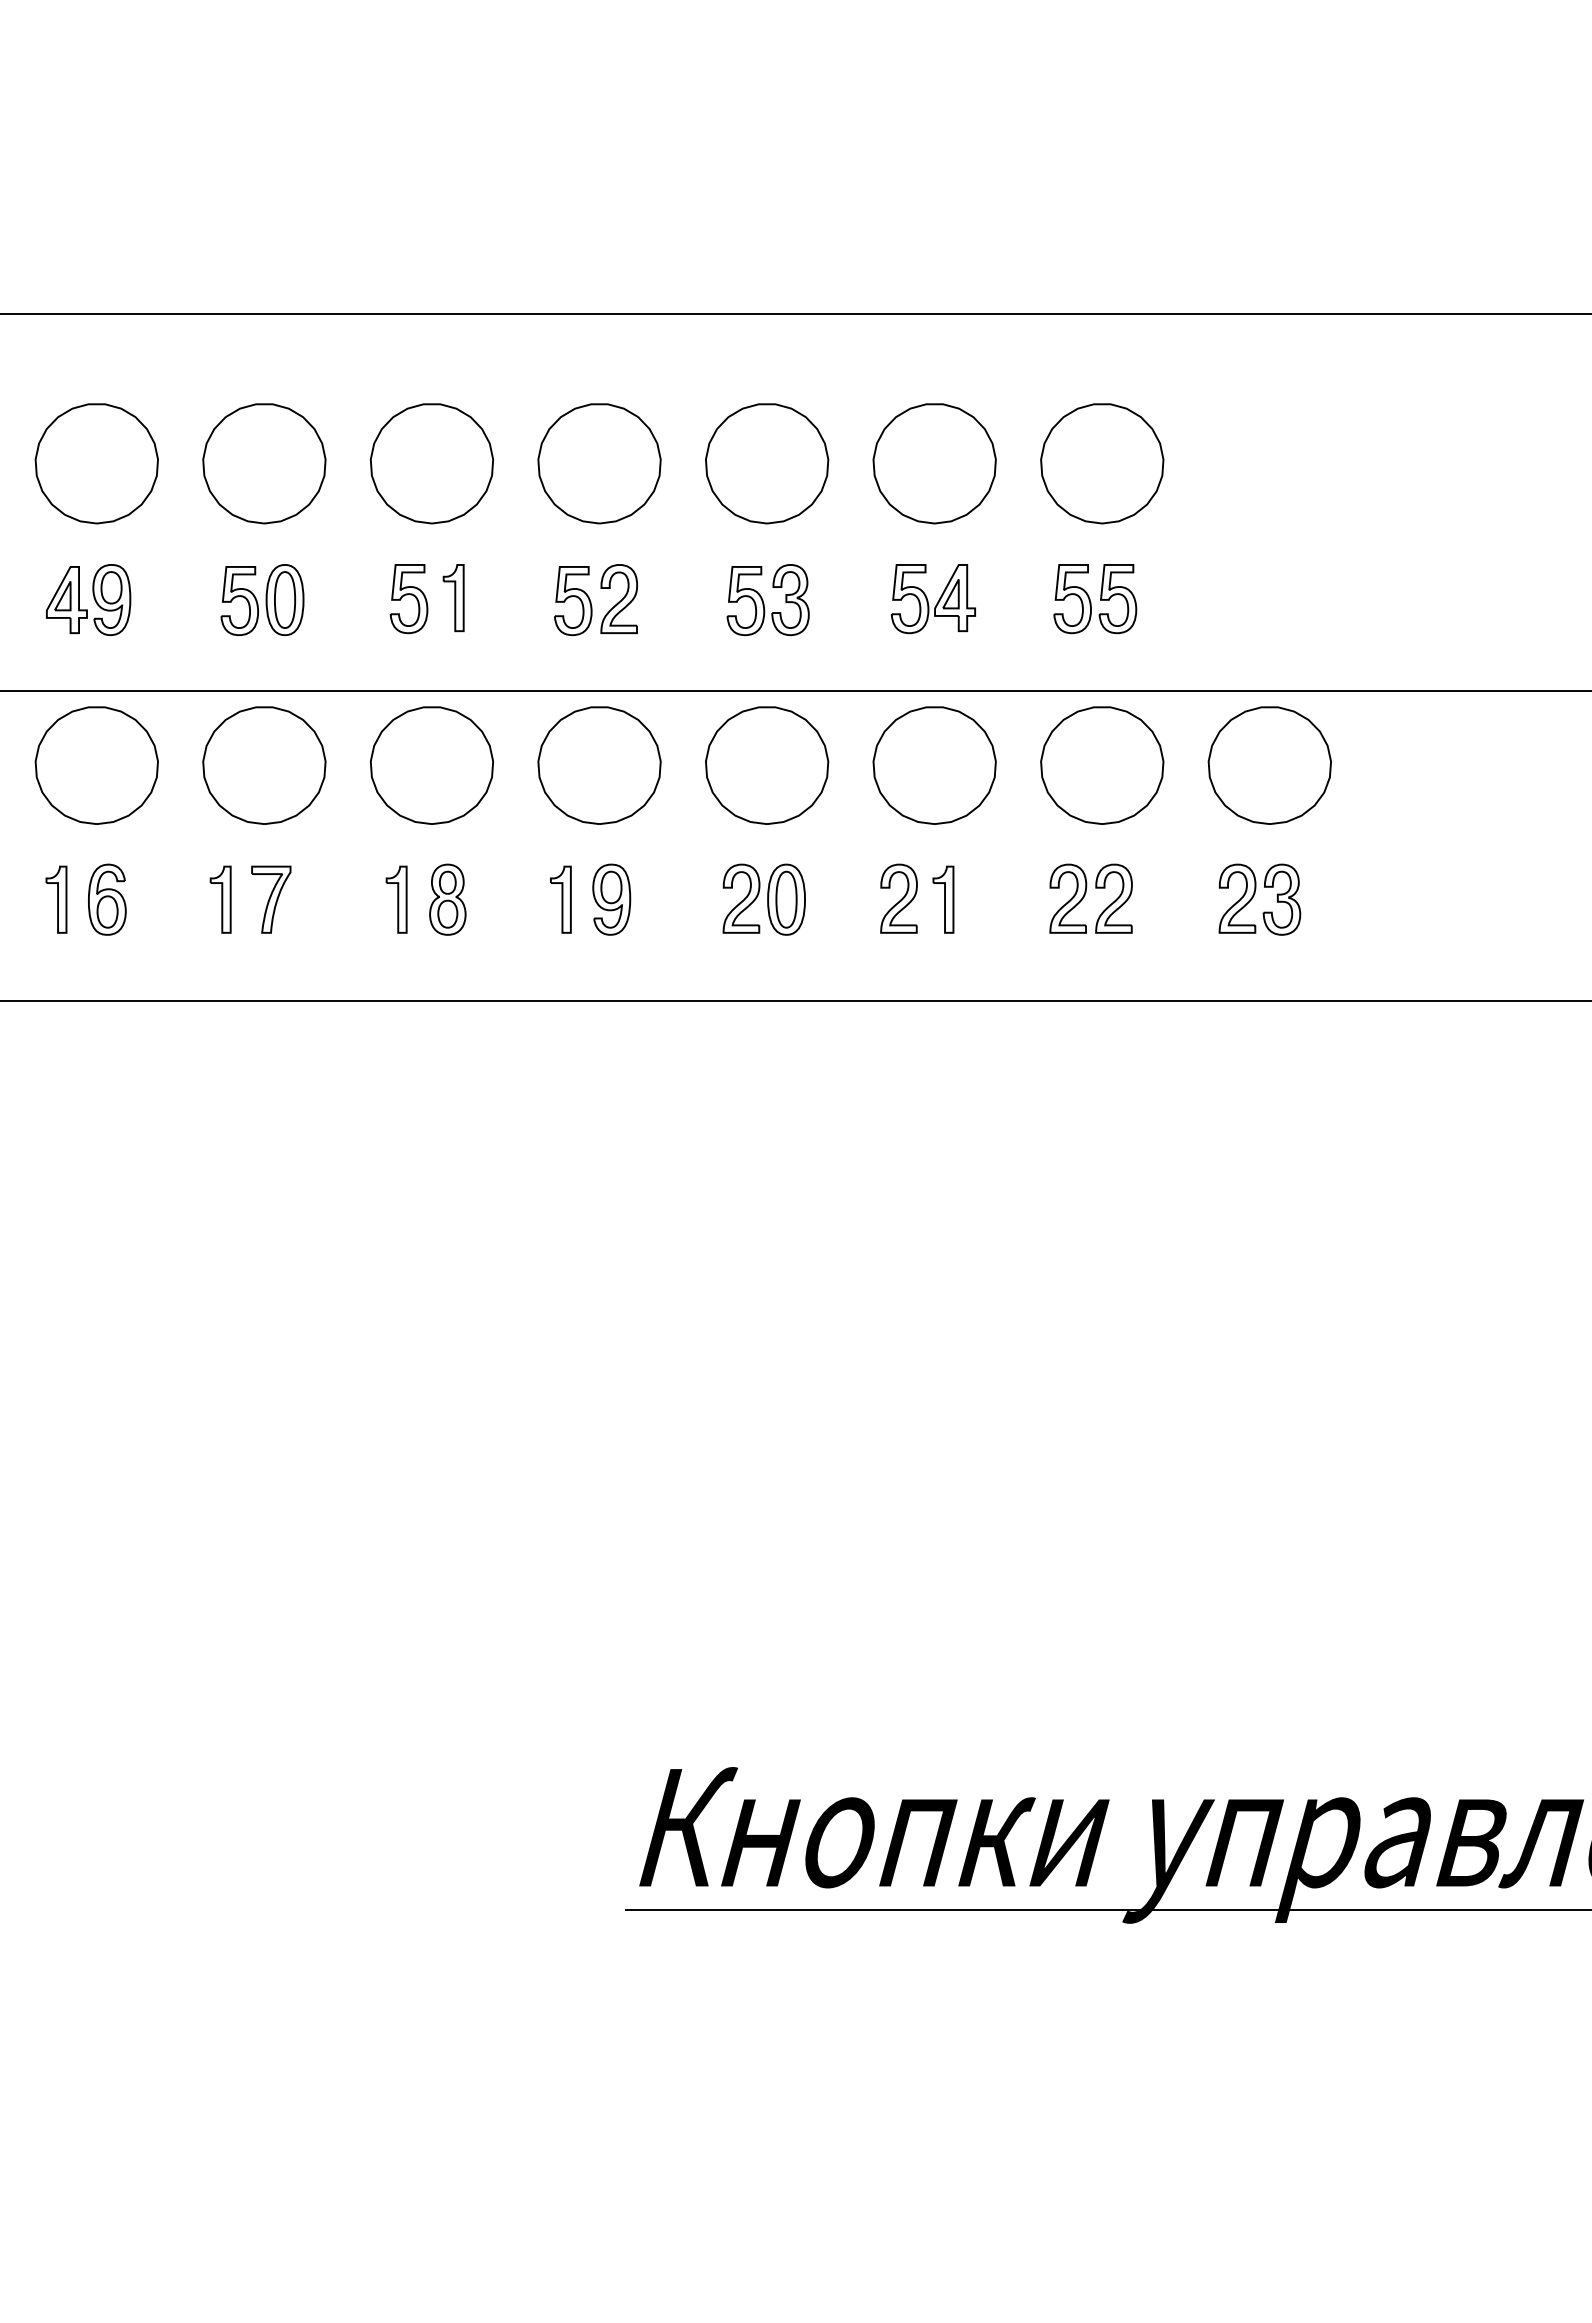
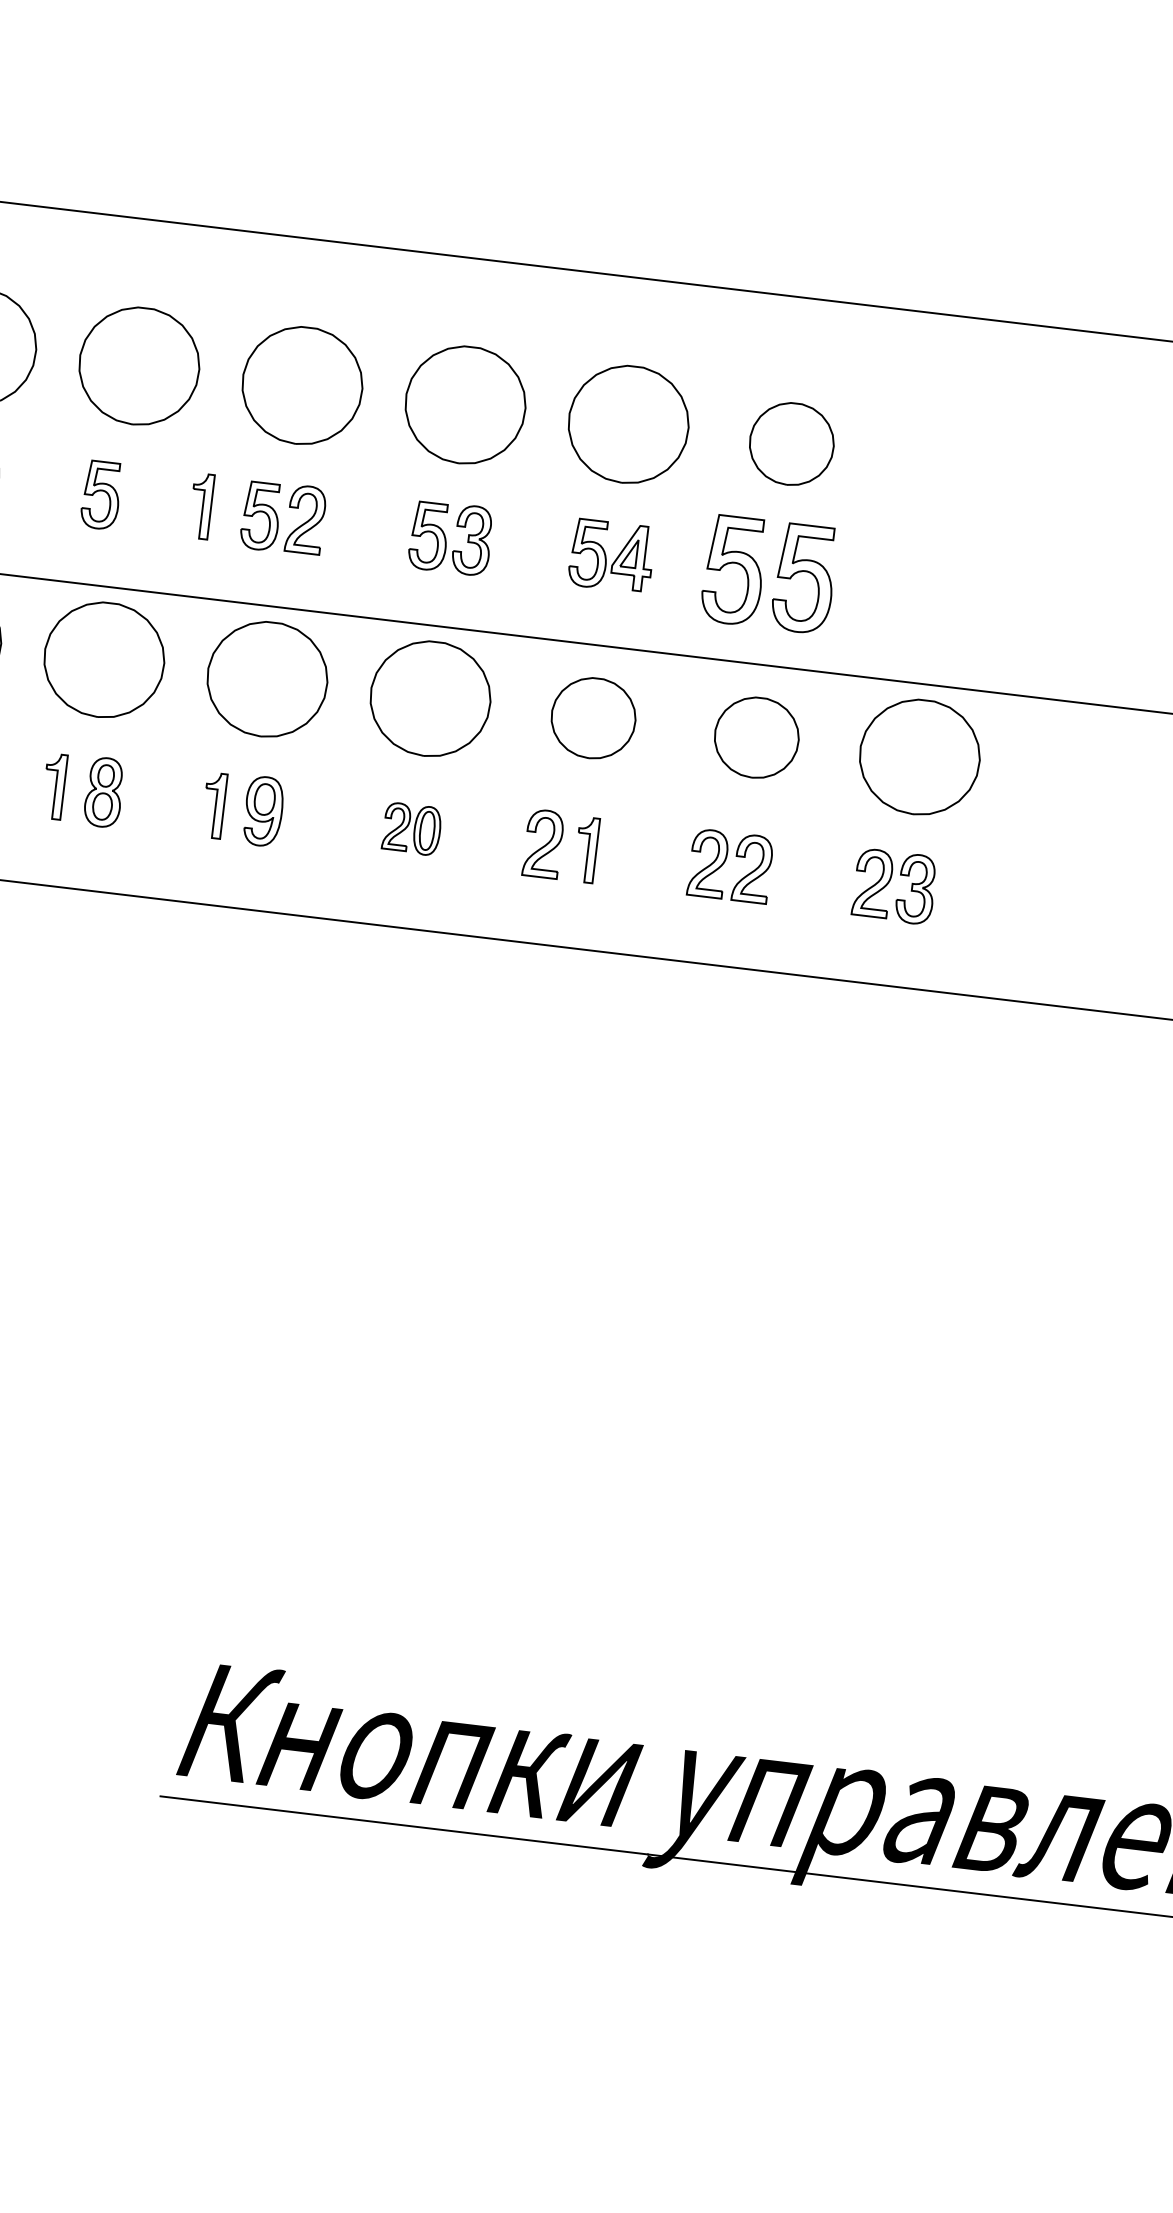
part: (1102, 463) -> (792, 443), size x0.7
part: (453, 598) -> (201, 506), moved
part: (1095, 599) -> (769, 575), size x1.6
part: (934, 765) -> (593, 718), size x0.7
part: (1102, 765) -> (756, 737), size x0.7
part: (763, 899) -> (411, 828), size x0.7

